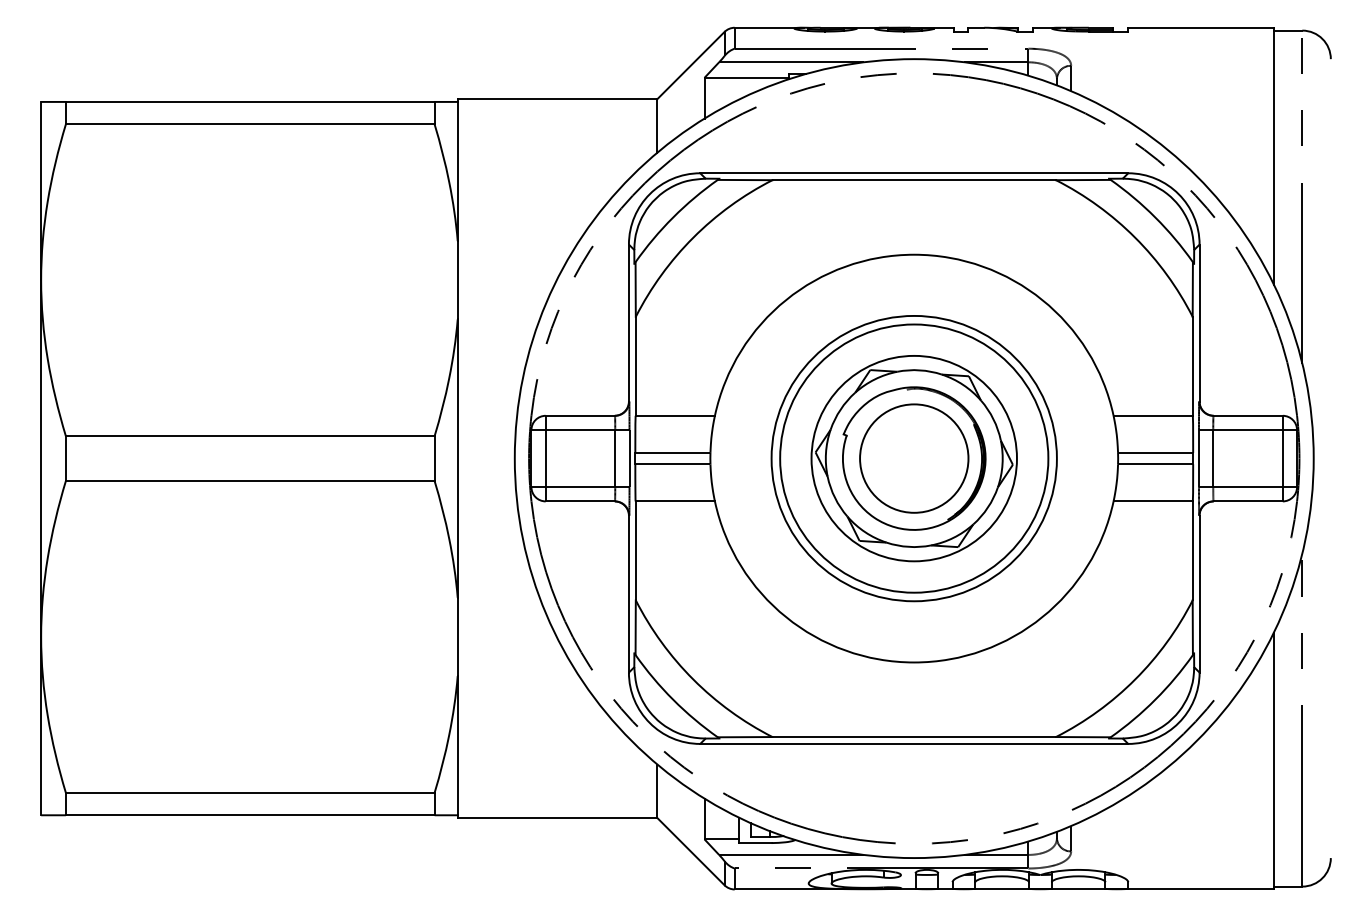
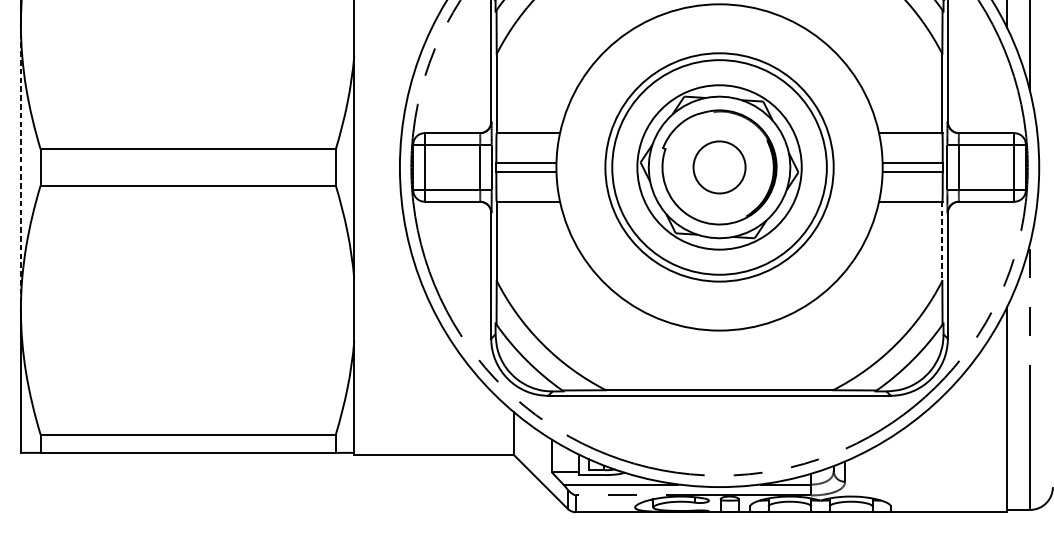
circle: (914, 458) -> (719, 167), size x0.6
line: (41, 459) -> (21, 168), solid -> dashed
line: (1192, 551) -> (942, 241), solid -> dashed

